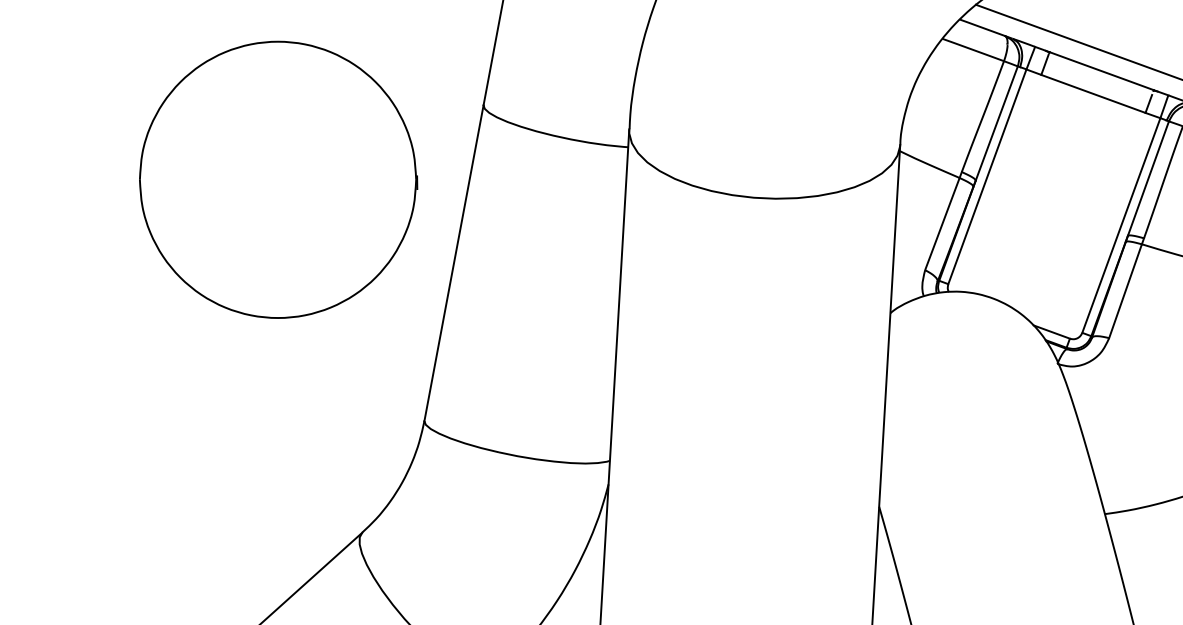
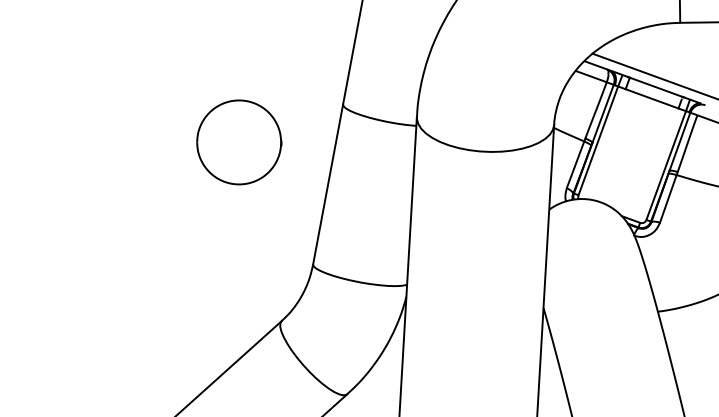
part: (279, 180) -> (239, 142), size x0.6

